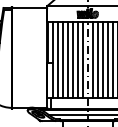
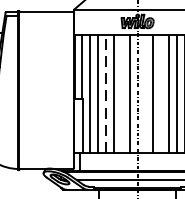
line: (67, 59) -> (105, 93), solid -> dashed
line: (77, 59) -> (121, 93), removed
line: (92, 59) -> (144, 93), removed
line: (102, 59) -> (160, 93), removed

